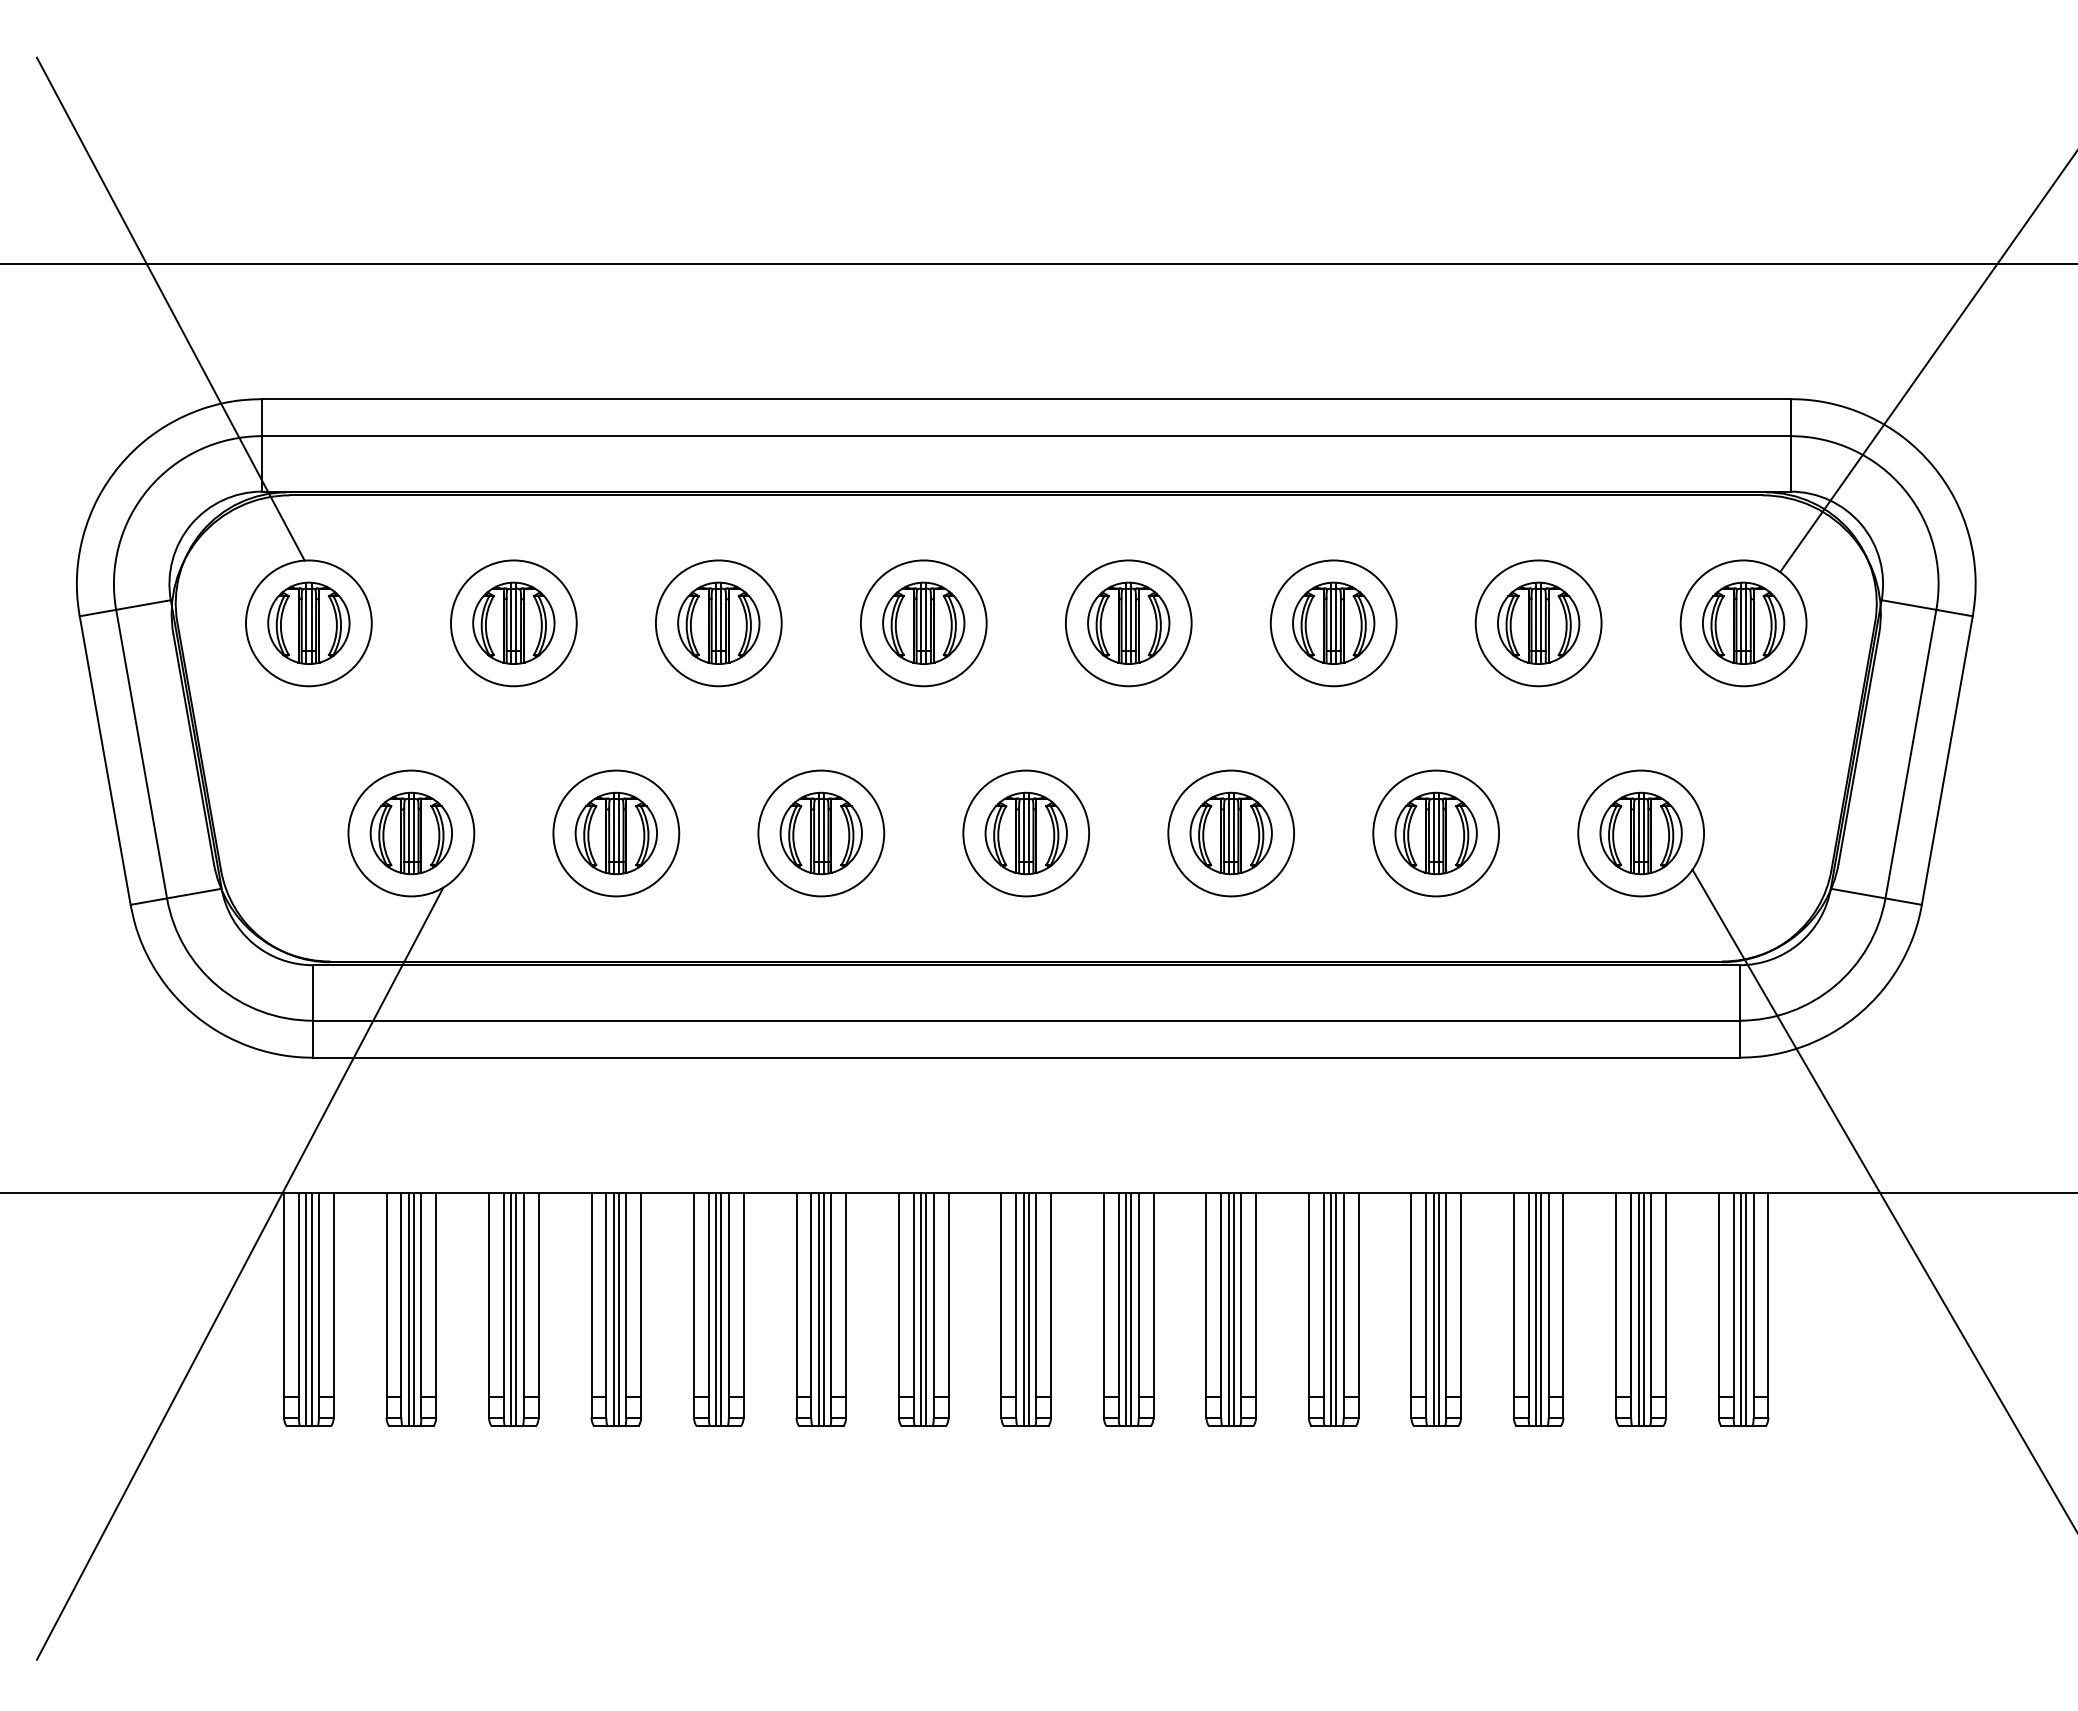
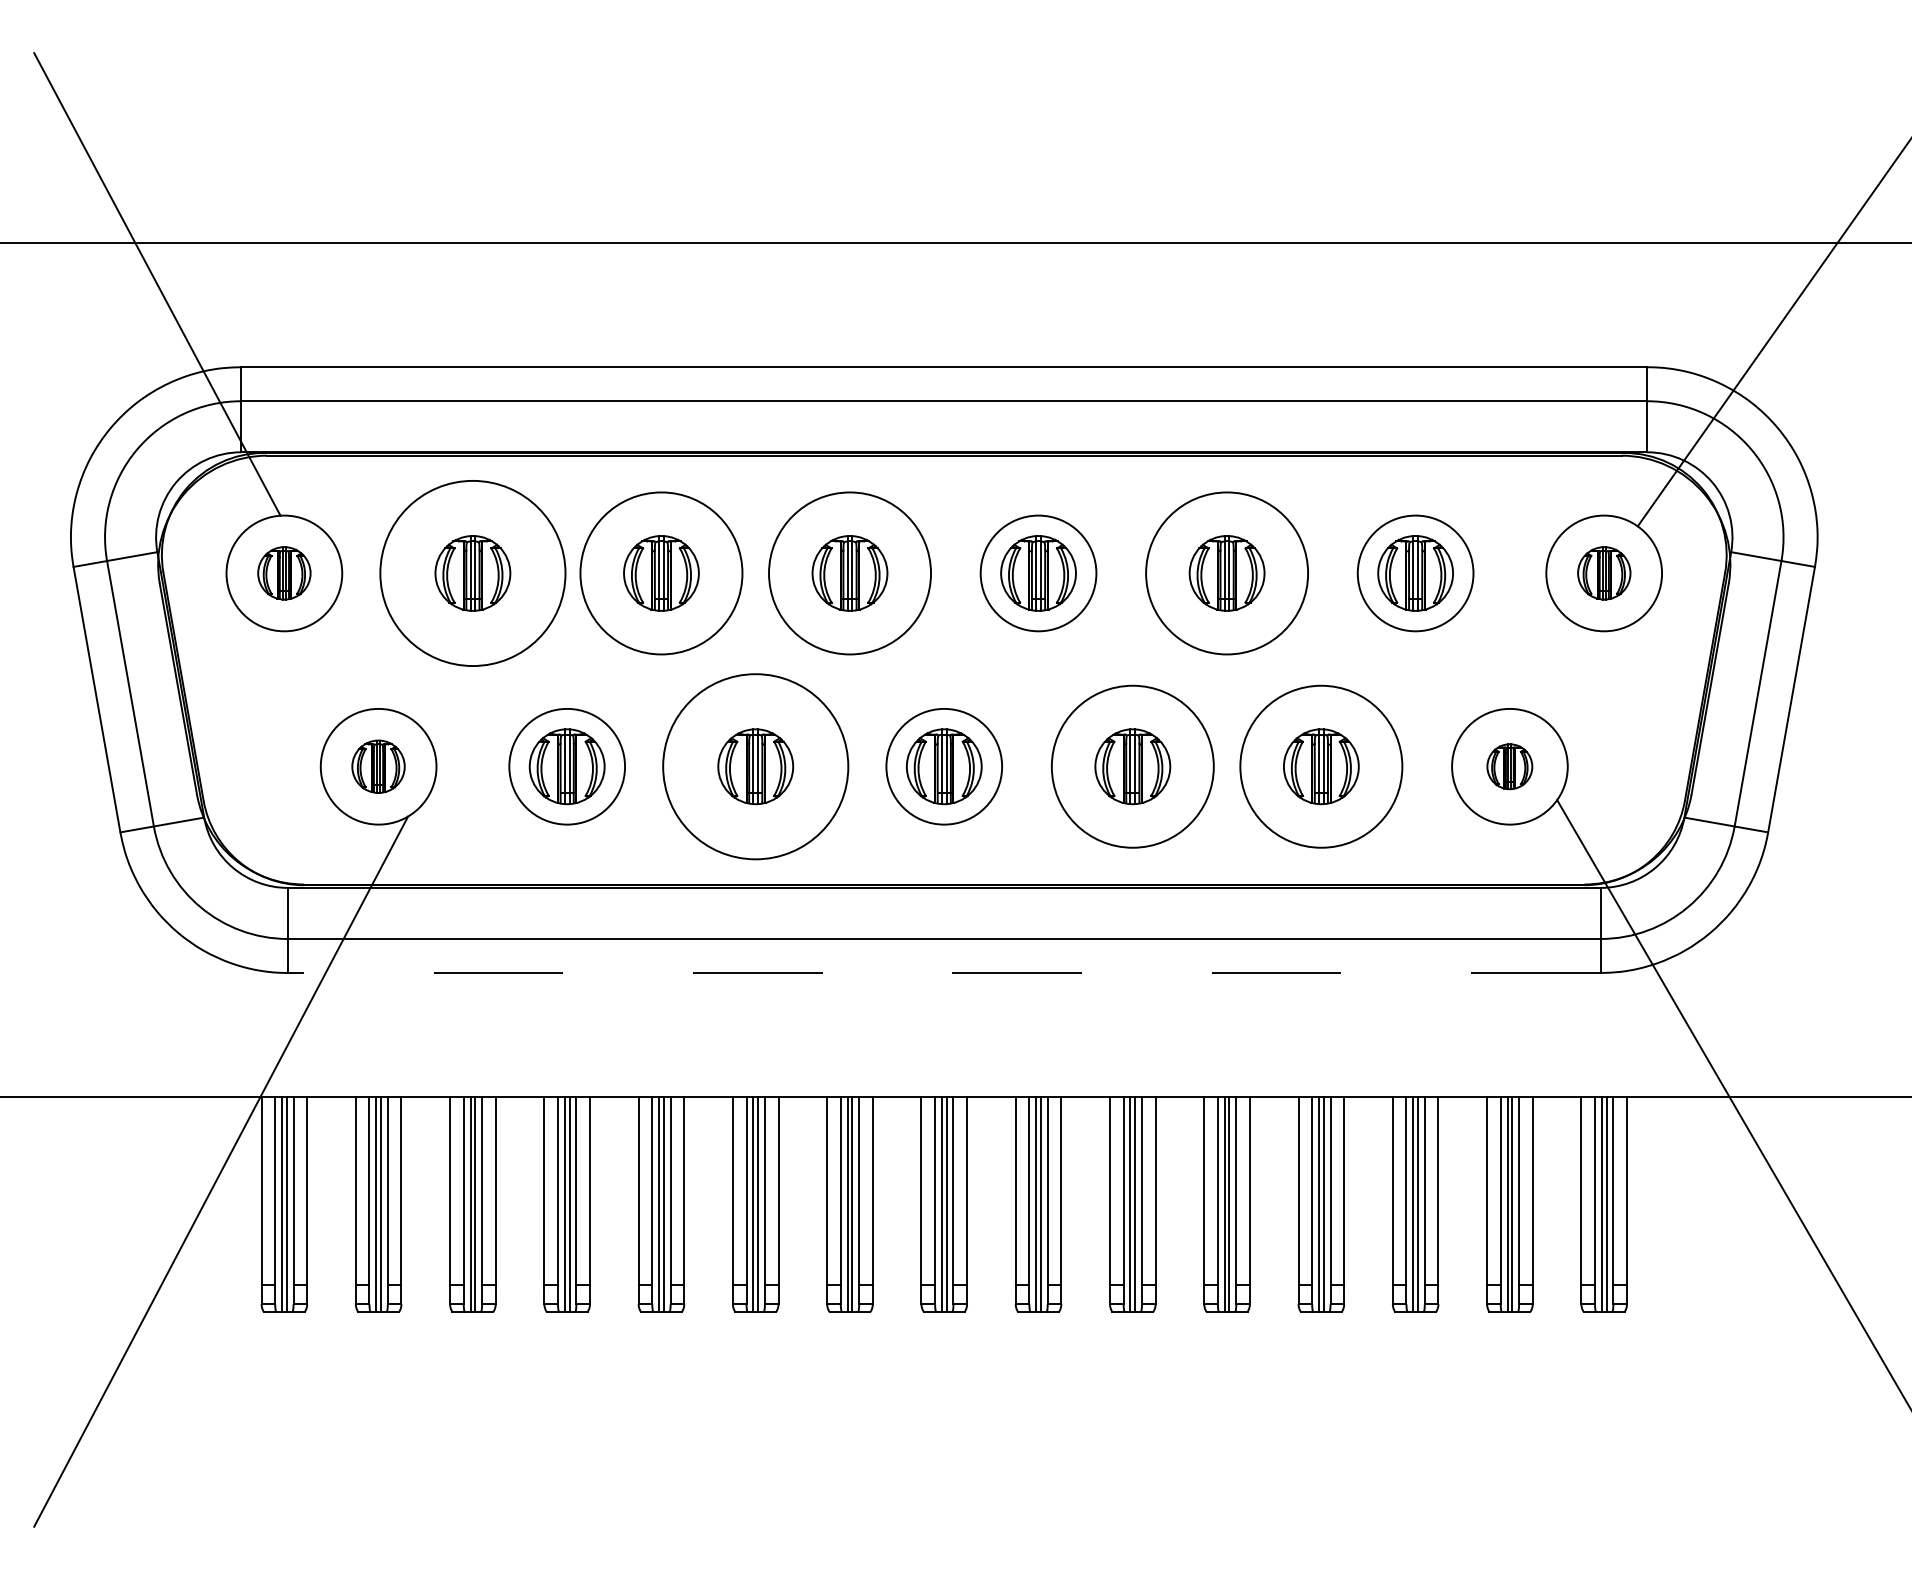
part: (308, 622) -> (284, 572), size x0.7
part: (1743, 622) -> (1604, 572), size x0.7
circle: (513, 623) -> (472, 573), size x1.6
circle: (718, 623) -> (661, 573), size x1.4
circle: (923, 623) -> (849, 573), size x1.4
circle: (1333, 623) -> (1226, 573), size x1.4
part: (410, 833) -> (377, 766), size x0.7
circle: (821, 833) -> (755, 766), size x1.6
circle: (1231, 833) -> (1133, 766), size x1.4
circle: (1436, 833) -> (1321, 766), size x1.4
part: (1640, 833) -> (1509, 766), size x0.6
line: (1025, 1057) -> (943, 972), solid -> dashed

